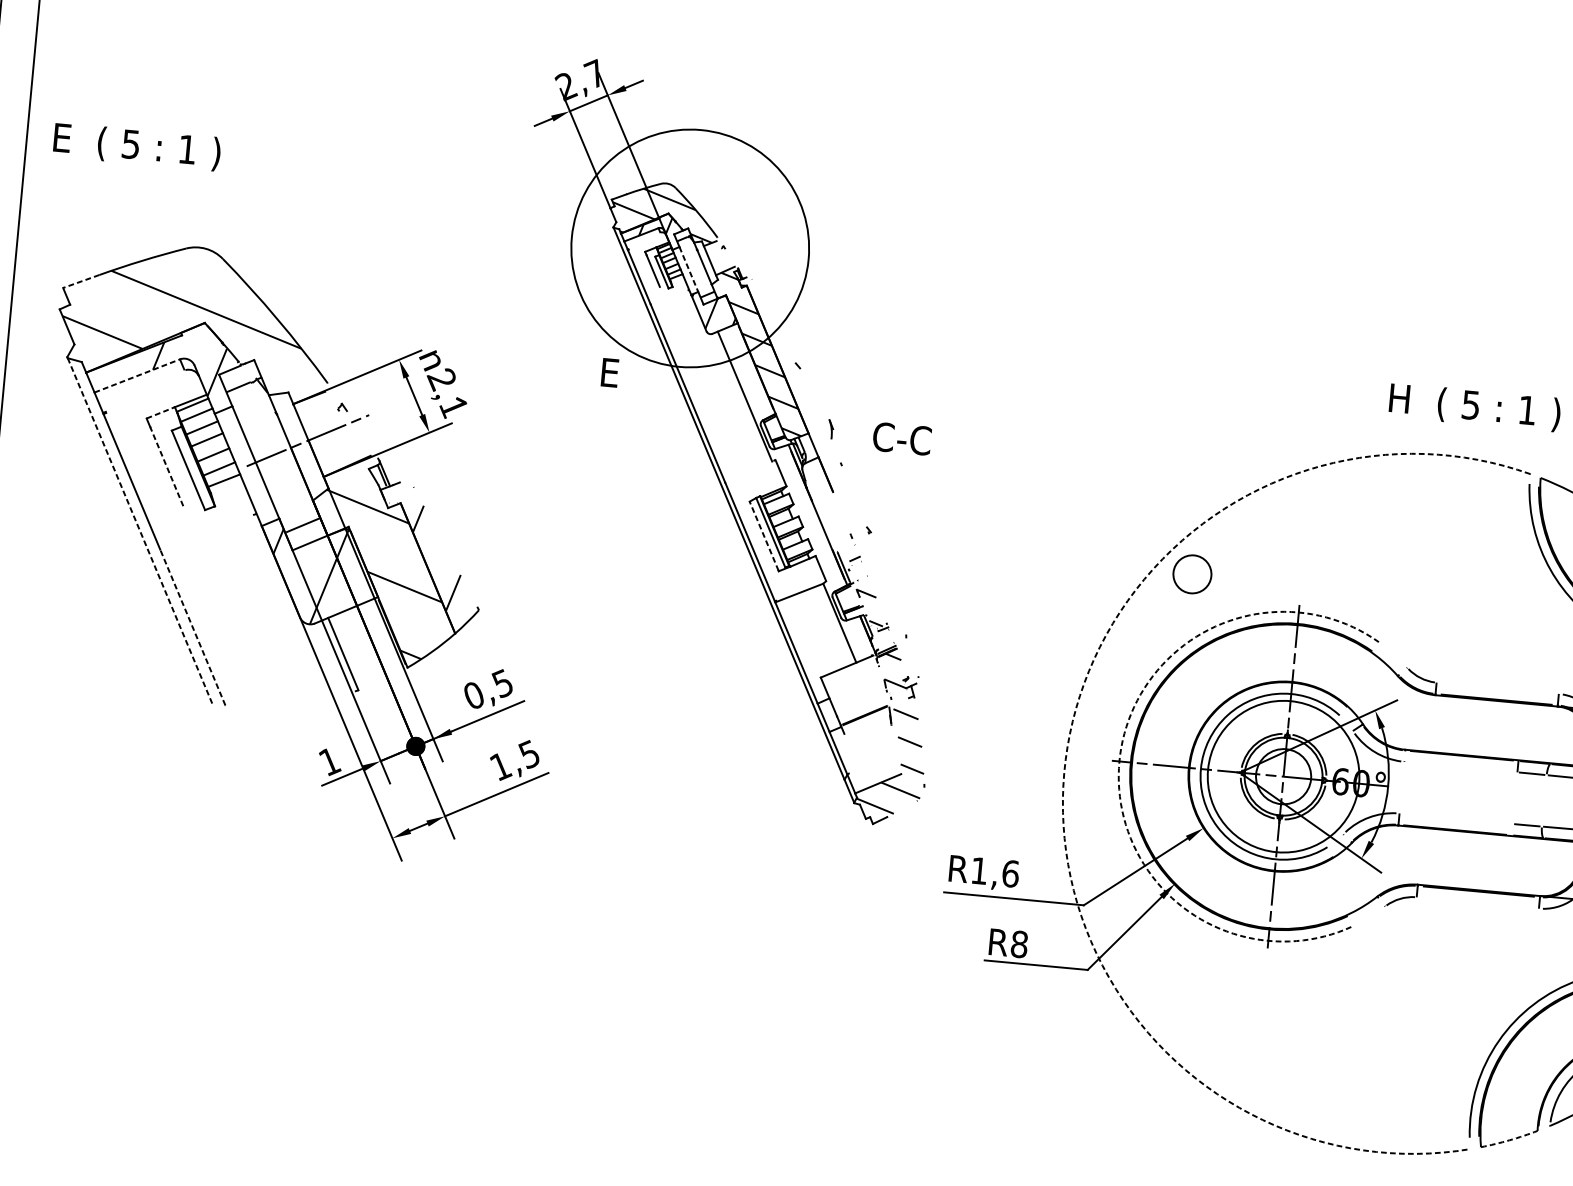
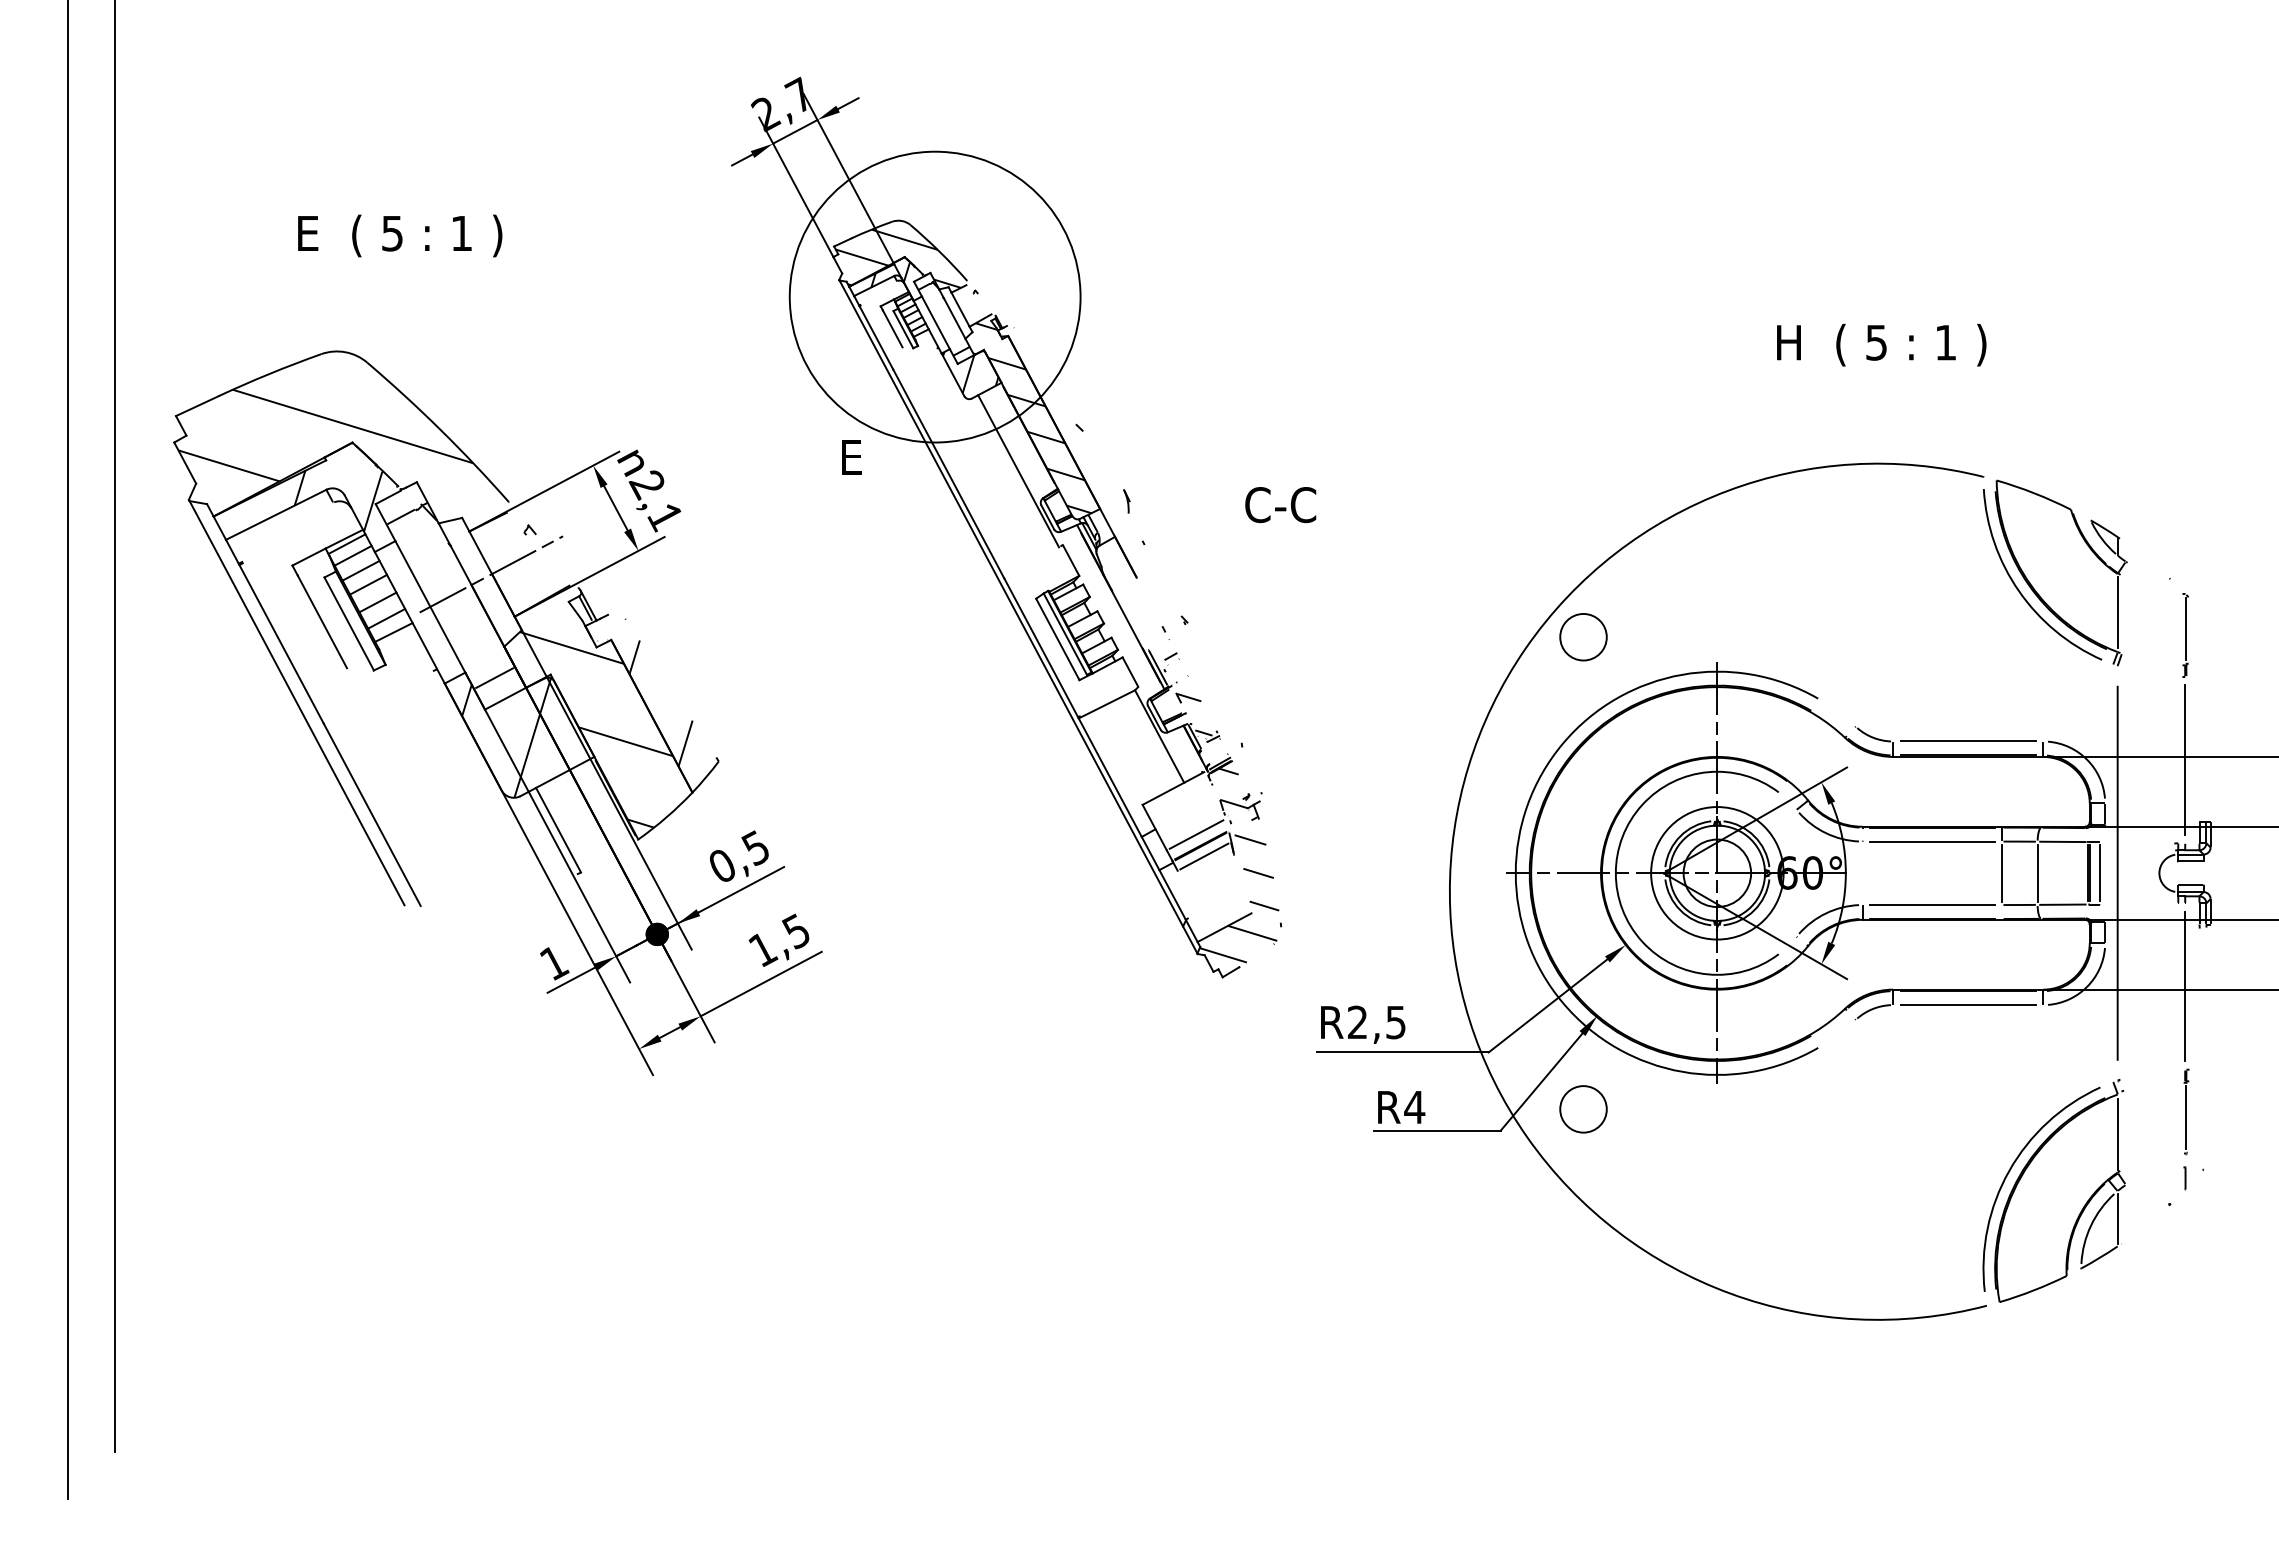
text: (137, 146) -> (400, 235), moved
line: (688, 269) -> (935, 322), dashed -> solid
line: (81, 281) -> (197, 406), dashed -> solid
line: (137, 375) -> (276, 514), dashed -> solid
text: (1474, 406) -> (1881, 344), moved
line: (161, 413) -> (309, 557), dashed -> solid
text: (901, 439) -> (1280, 505), moved
line: (166, 466) -> (322, 621), dashed -> solid
line: (140, 531) -> (297, 703), dashed -> solid
line: (763, 536) -> (1057, 639), dashed -> solid
line: (193, 627) -> (372, 814), dashed -> solid
line: (1497, 688) -> (1967, 741), added
line: (862, 705) -> (1196, 834), added
line: (867, 724) -> (1204, 856), added
arc: (1119, 761) -> (1515, 873), dashed -> solid
line: (1460, 766) -> (1931, 841), added
arc: (1063, 772) -> (1449, 893), dashed -> solid
circle: (1283, 776) -> (1717, 873), size x0.71
line: (1514, 797) -> (2001, 872), added
line: (1544, 800) -> (2037, 872), added
line: (1455, 819) -> (1931, 905), added
text: (995, 872) -> (1377, 1022), R1,6 -> R2,5
line: (1477, 903) -> (1967, 1005), added
text: (1019, 944) -> (1414, 1107), R8 -> R4
circle: (1156, 958) -> (1583, 1109), added
arc: (1509, 1140) -> (2033, 1290), dashed -> solid

